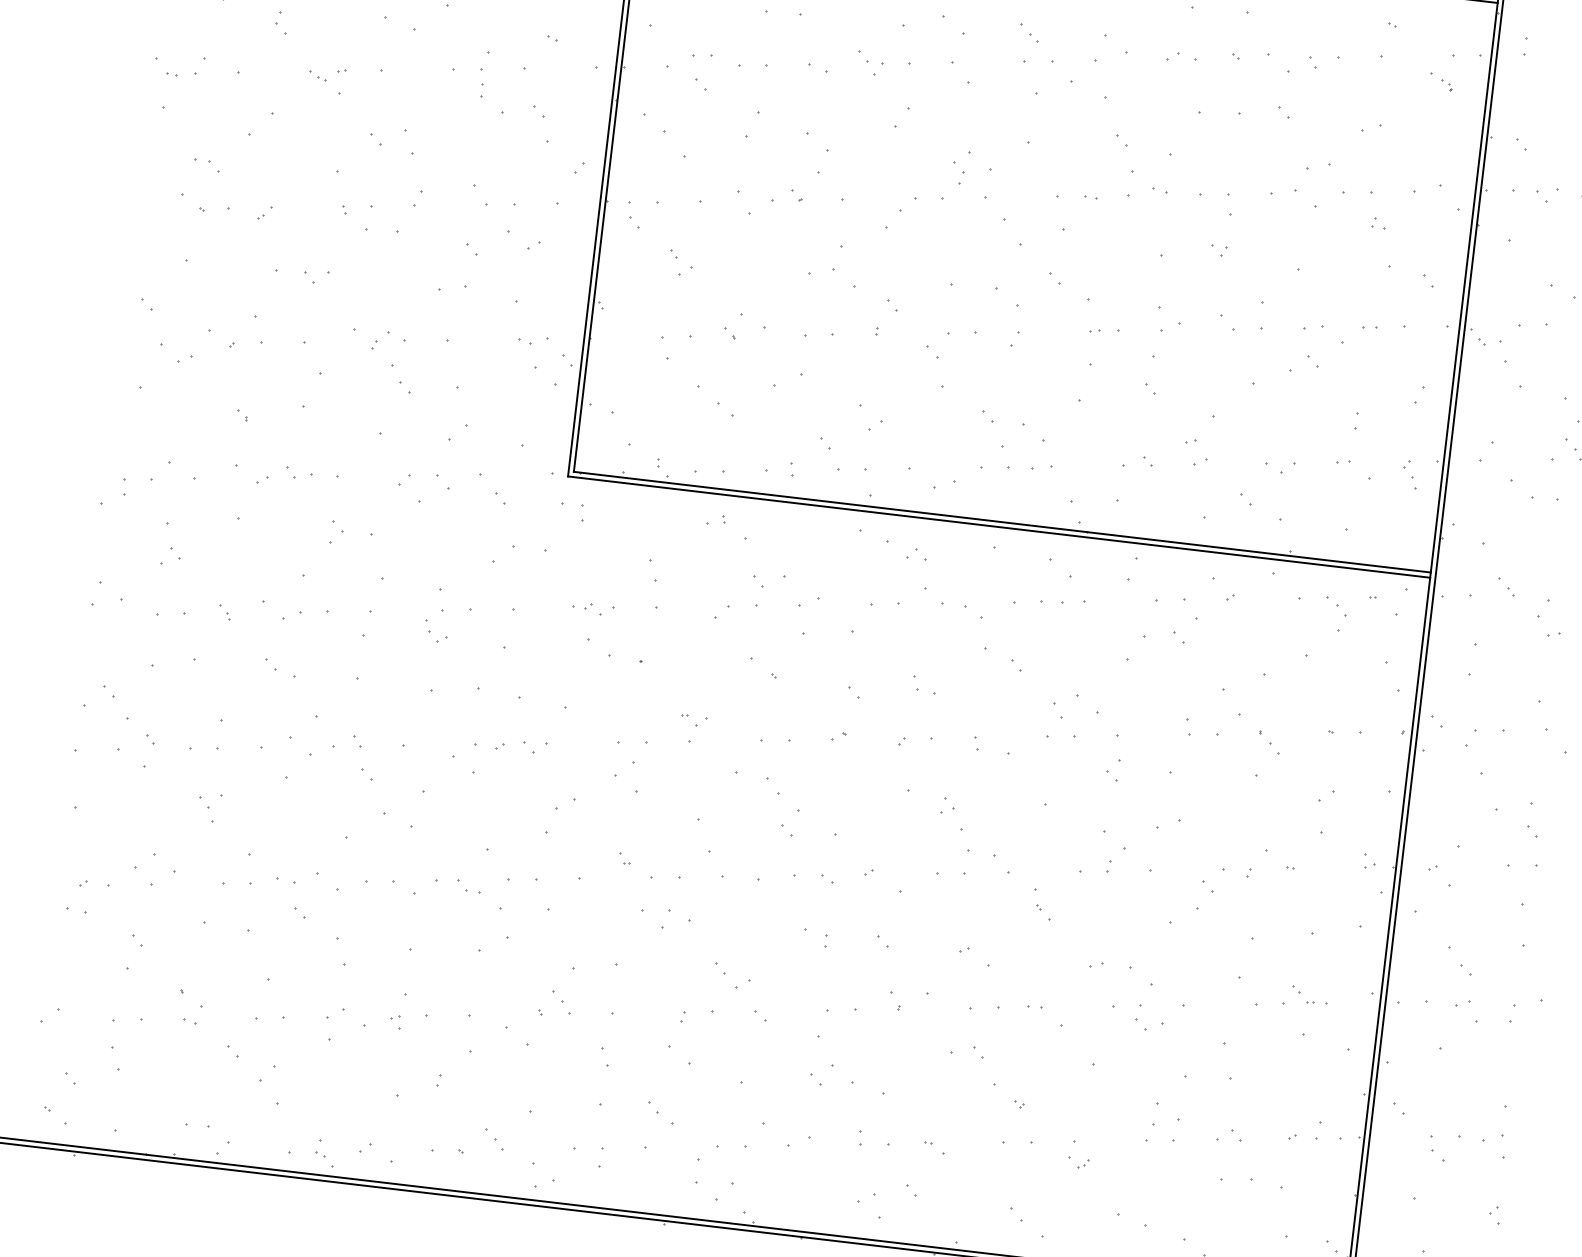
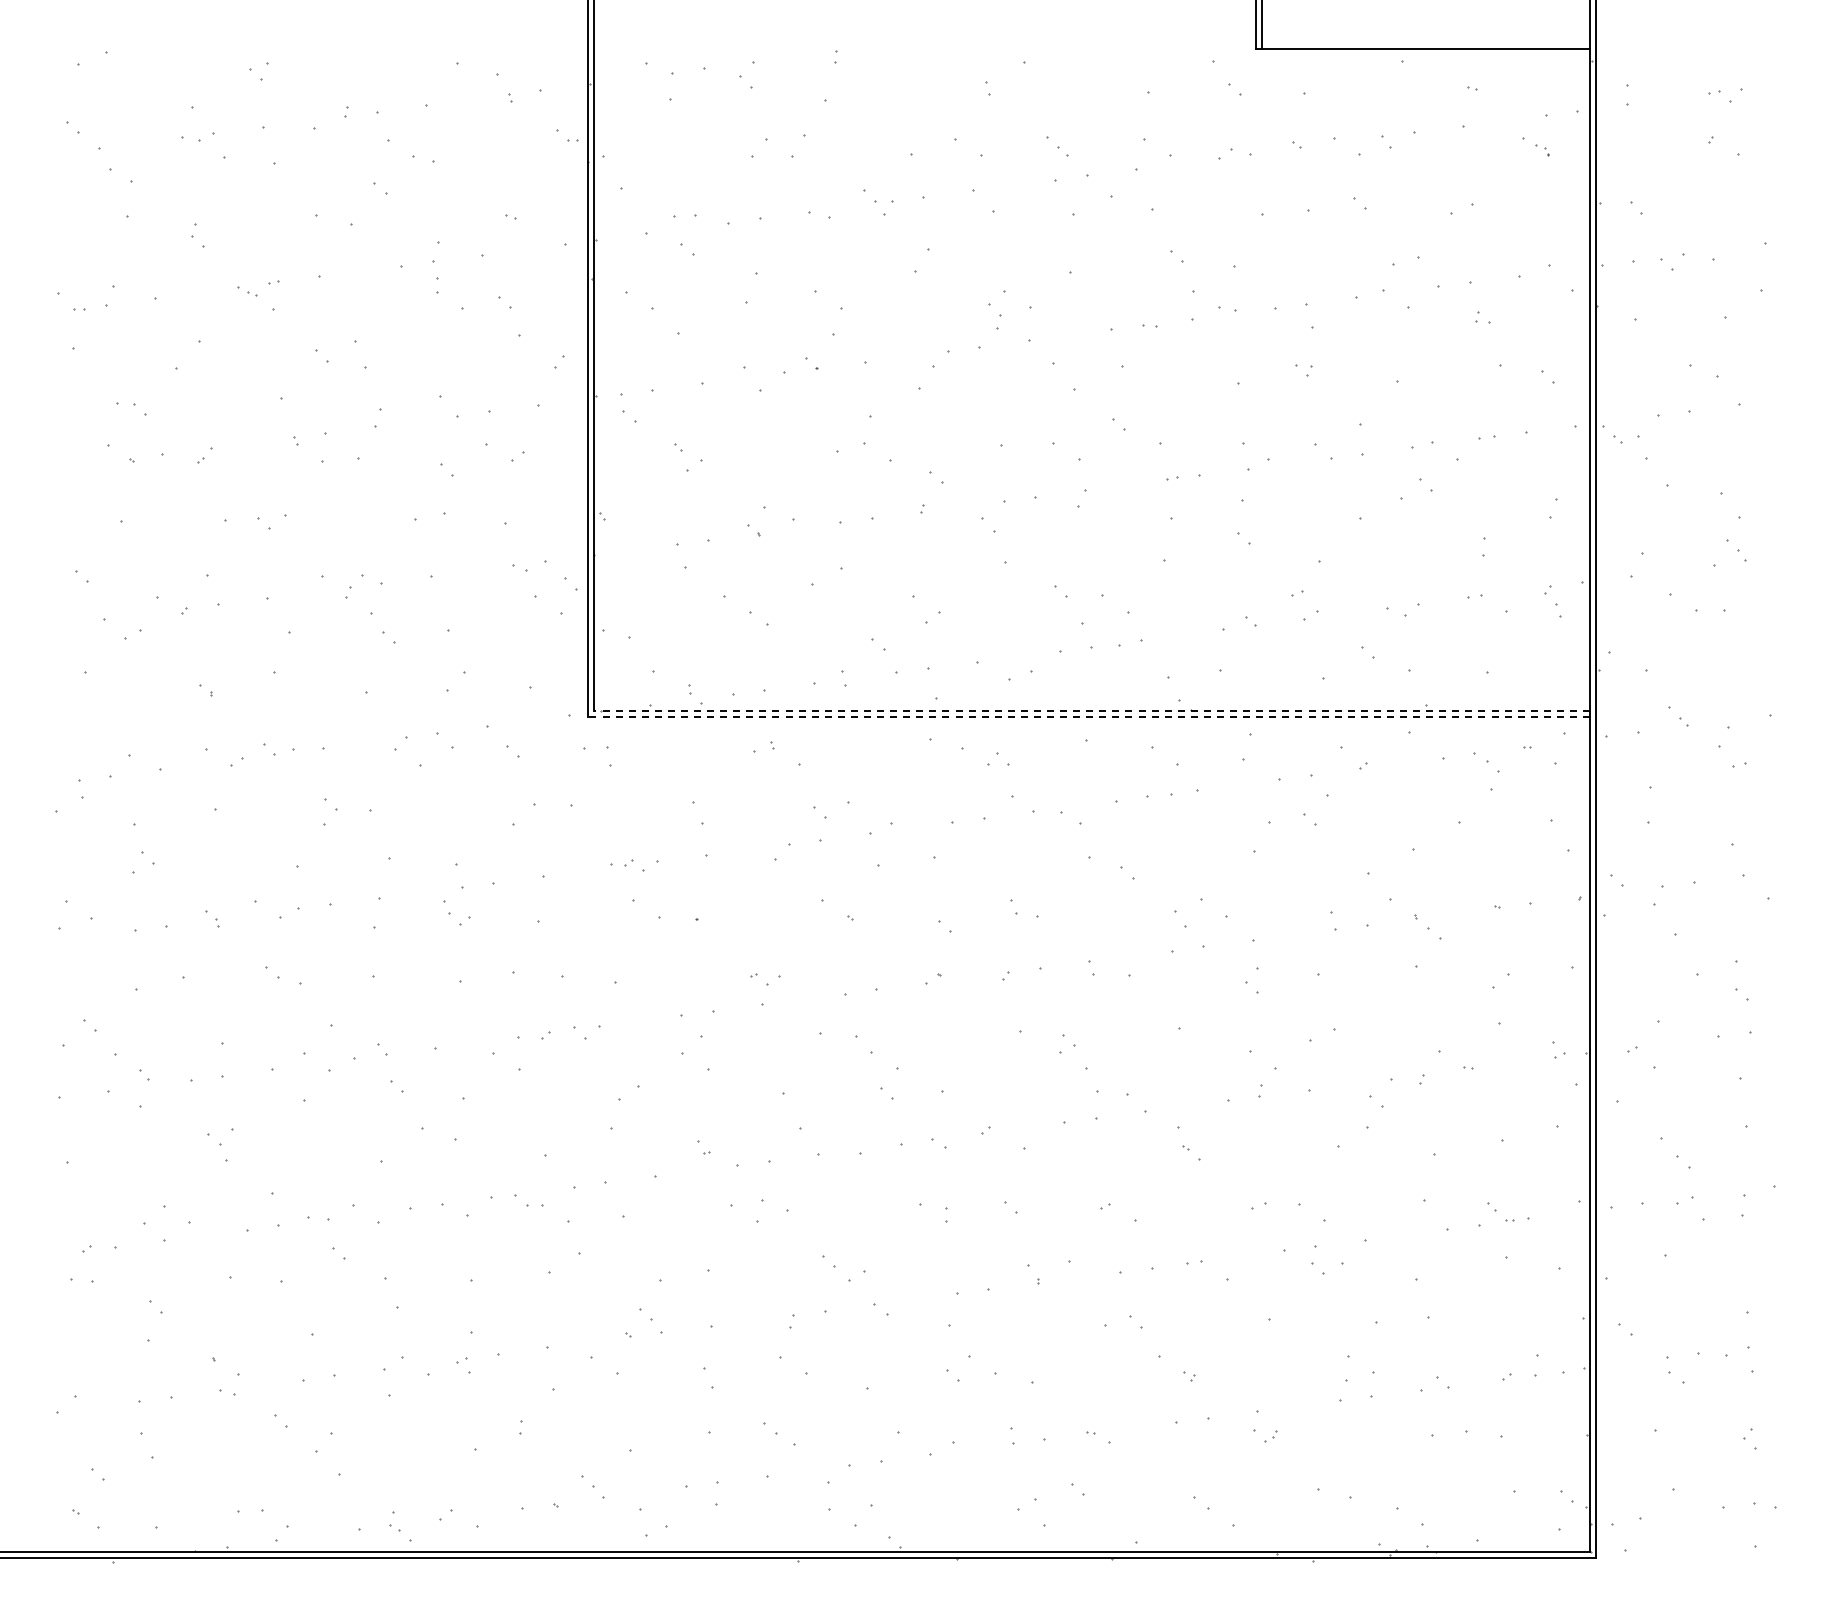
line: (1001, 521) -> (1091, 710), solid -> dashed
line: (998, 526) -> (1088, 716), solid -> dashed

